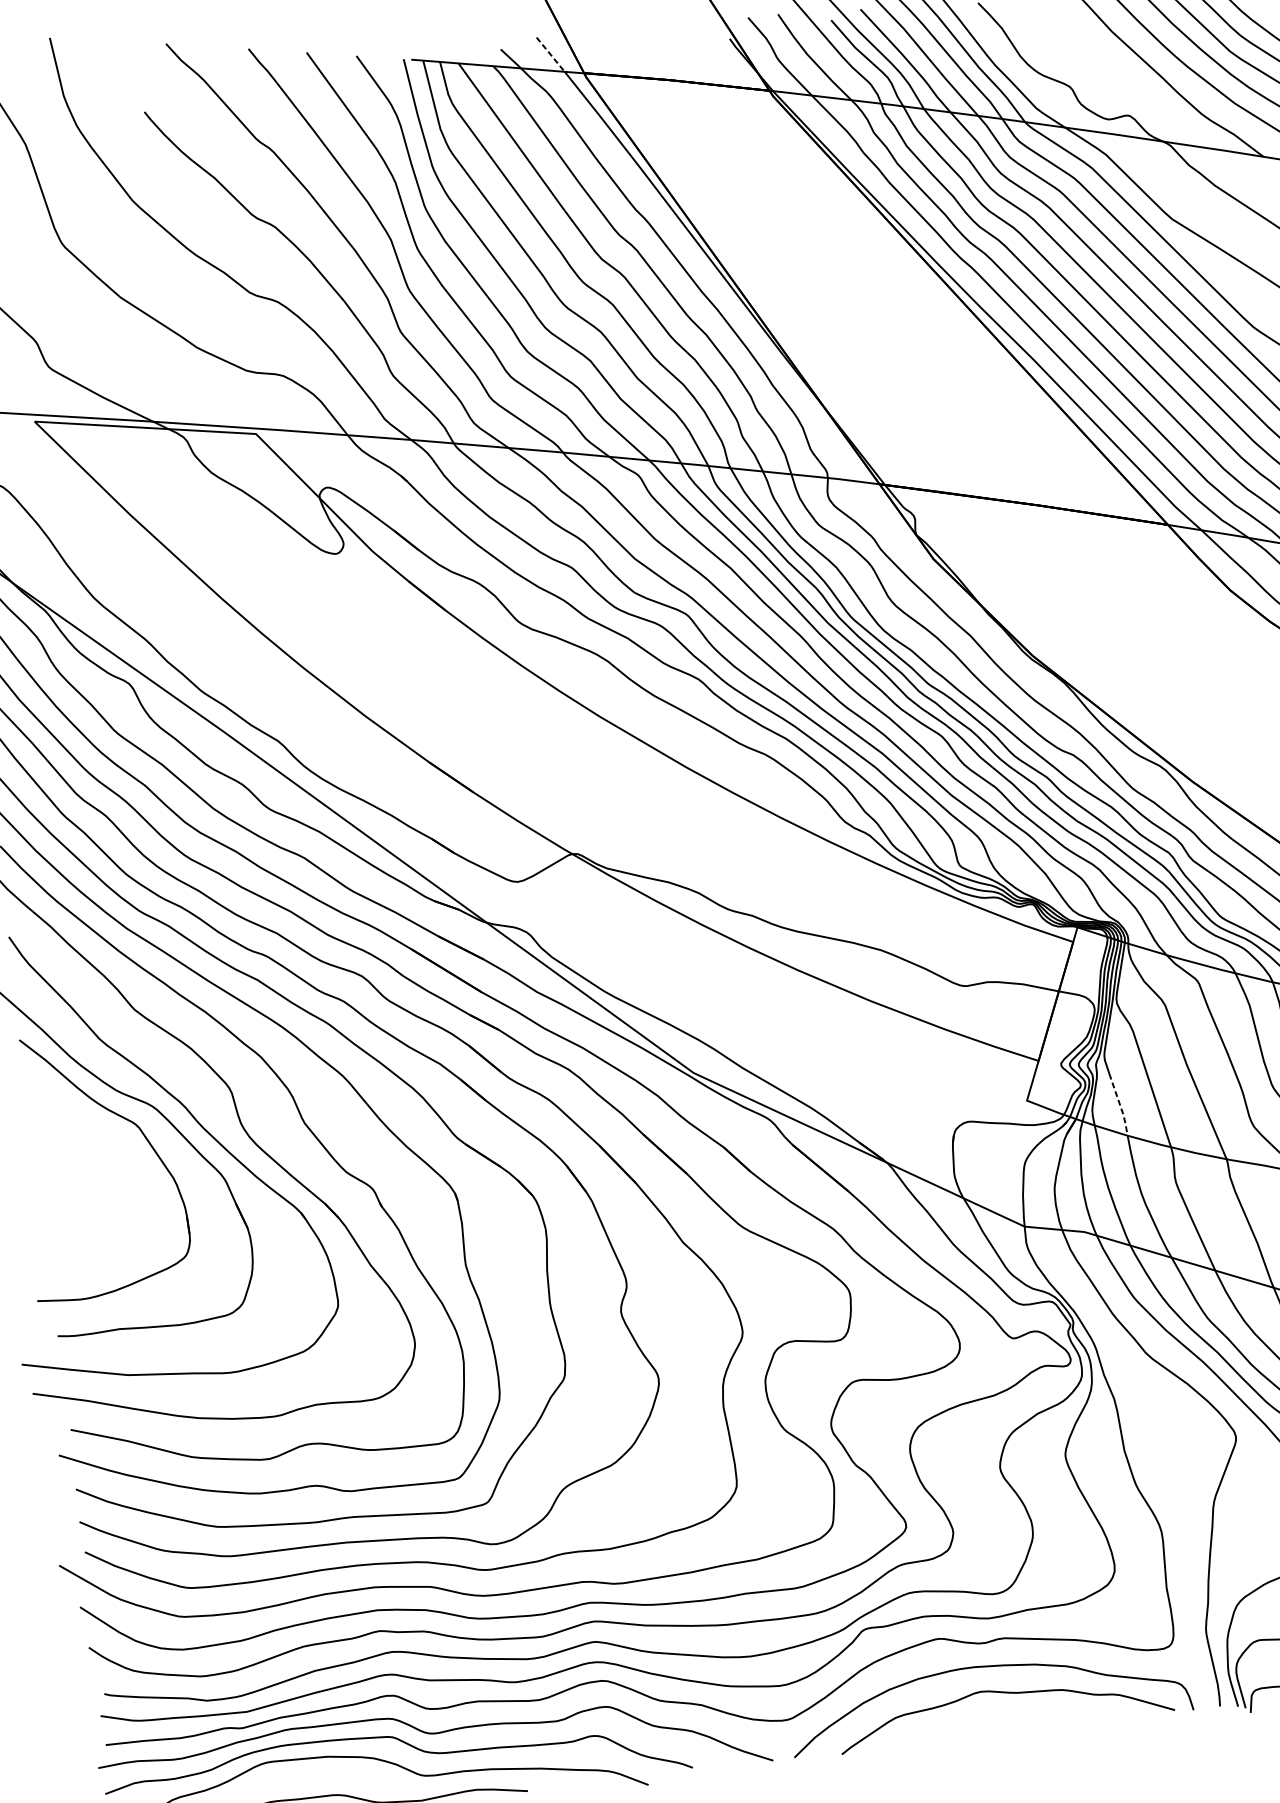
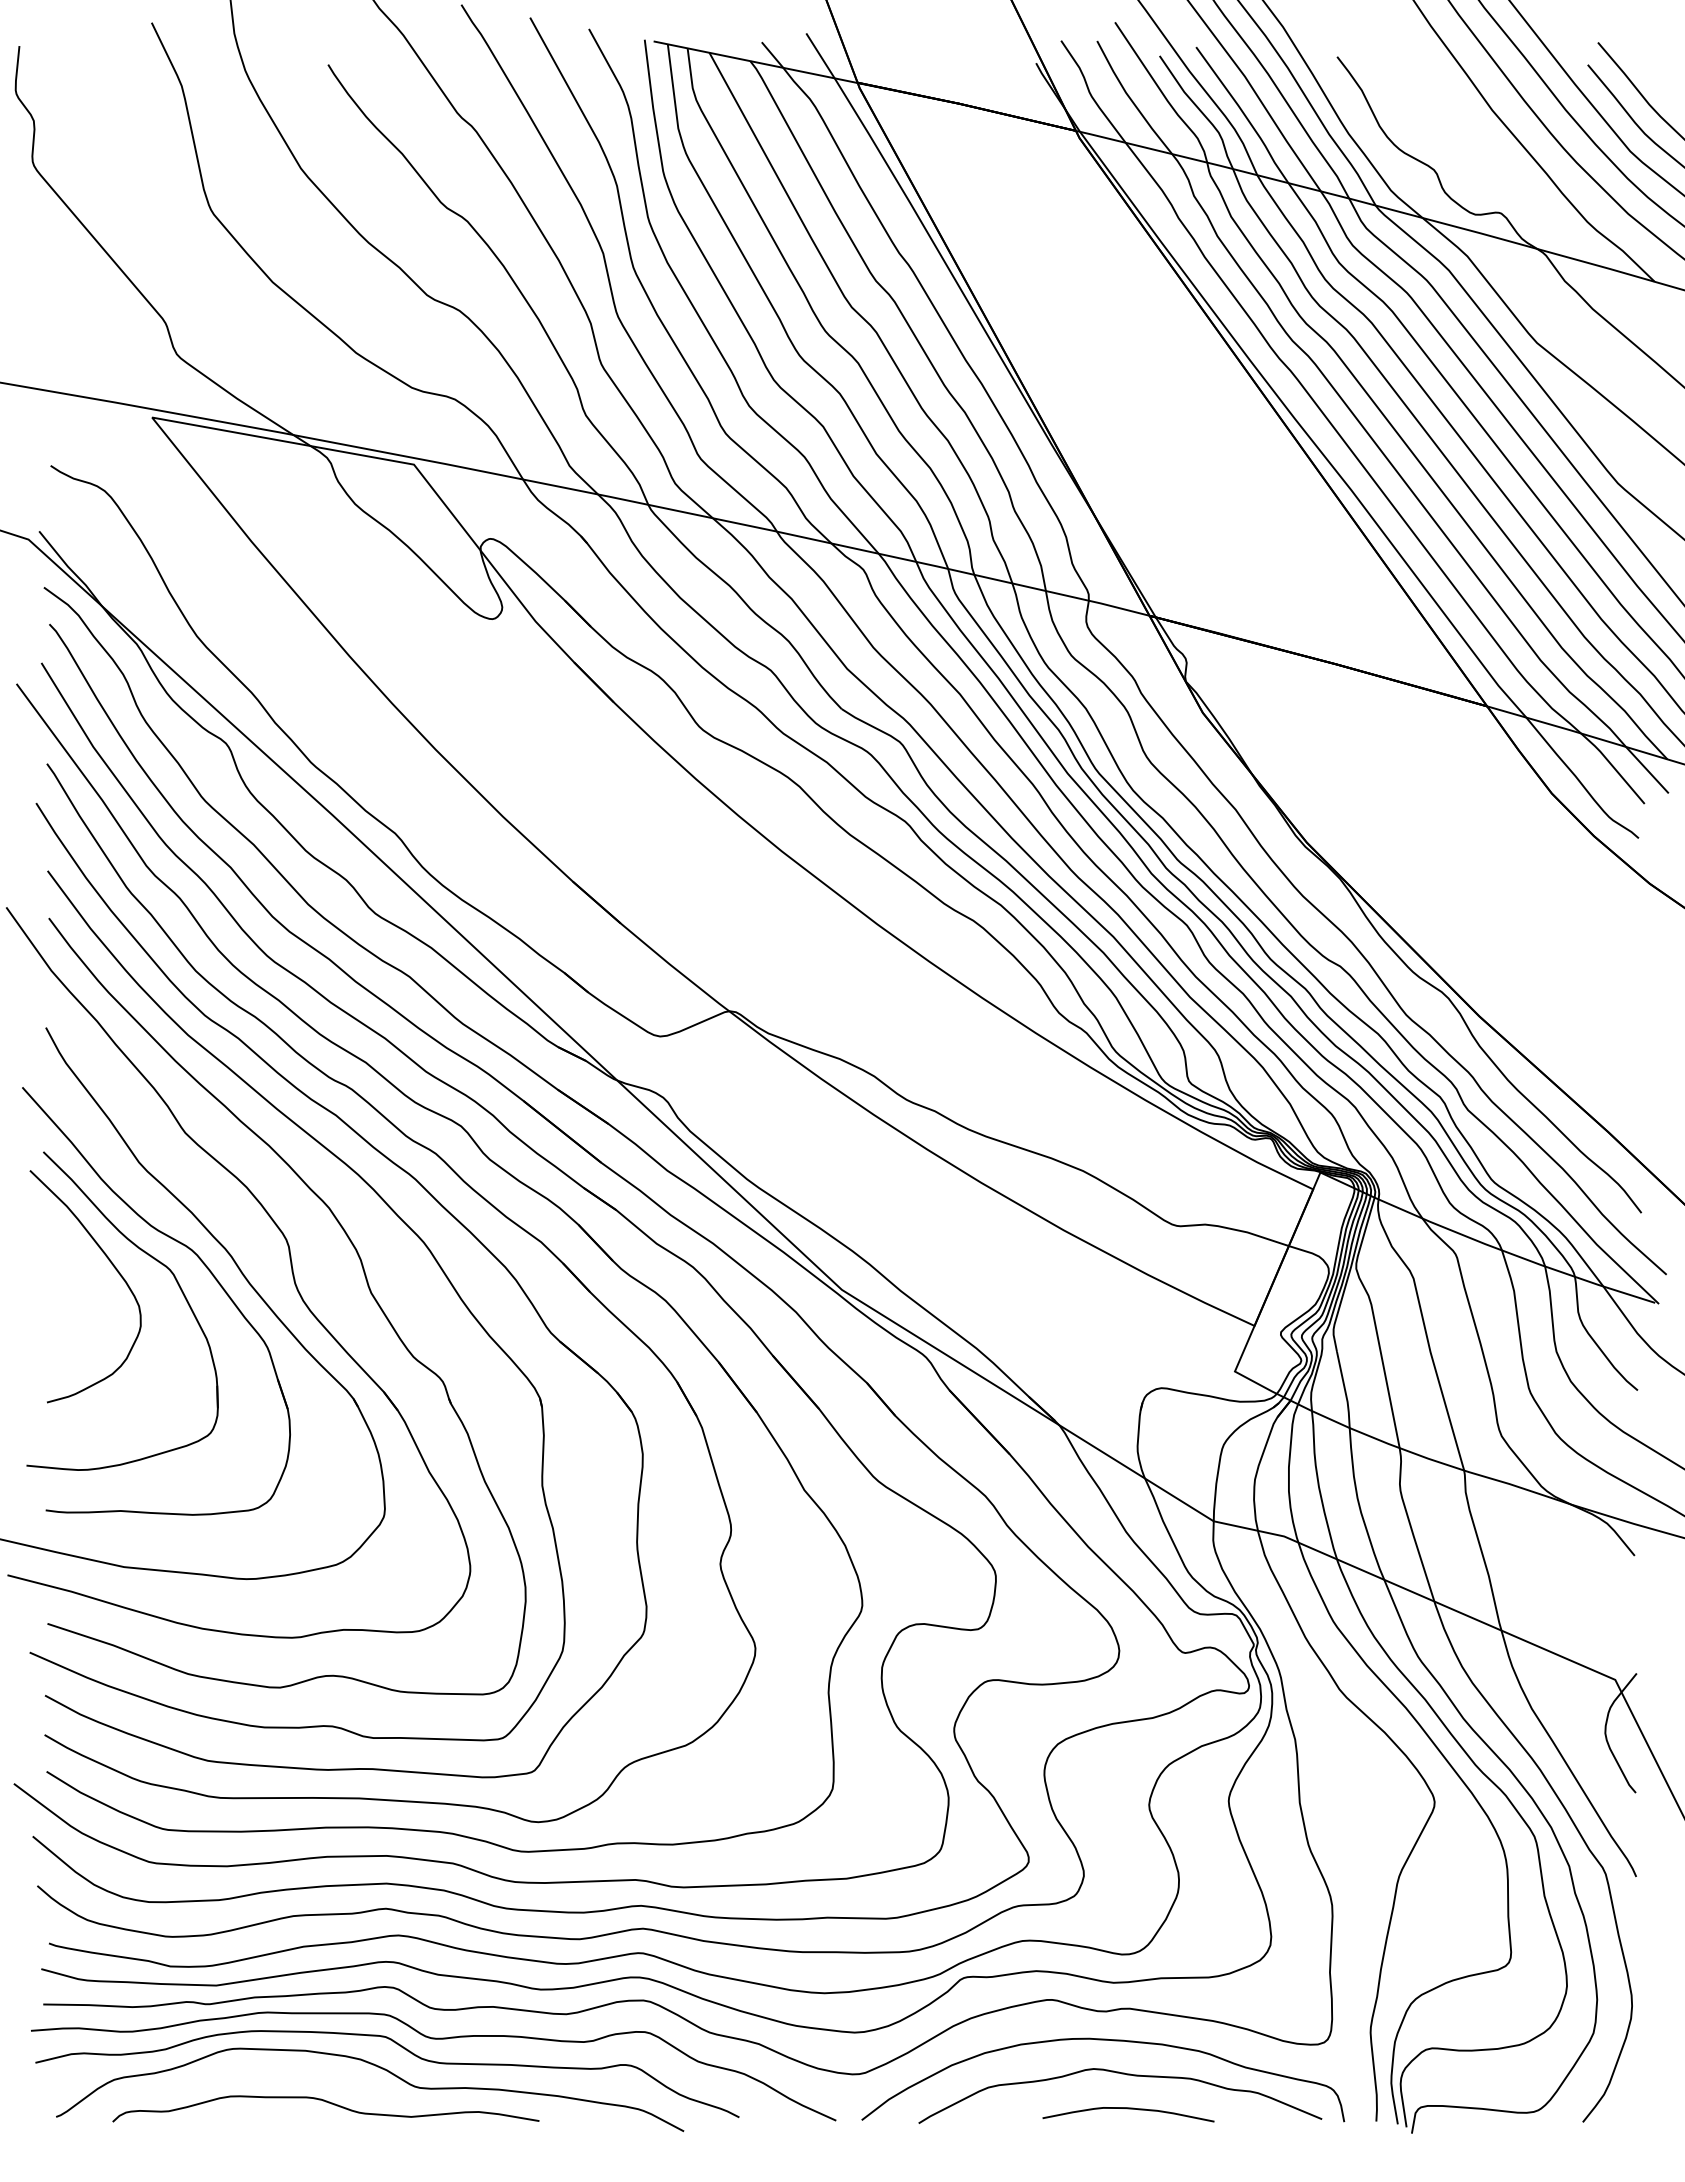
line: (550, 54) -> (820, 55), dashed -> solid
line: (1120, 1105) -> (1345, 1391), dashed -> solid
curve: (87, 1126) -> (111, 1264), added
curve: (1013, 1721) -> (1128, 2109), added

